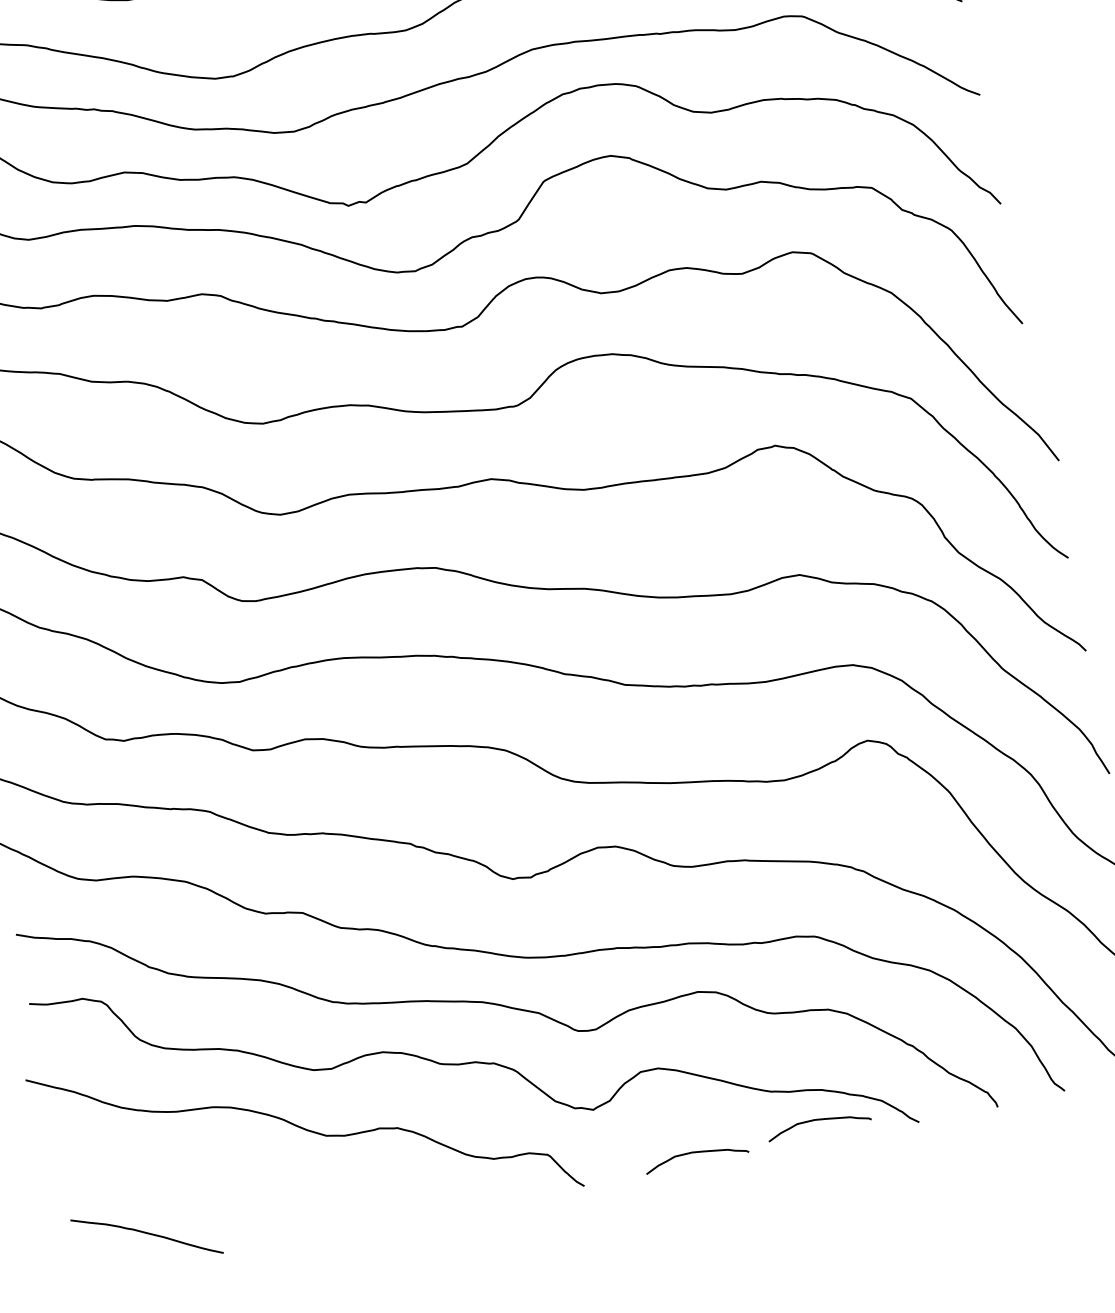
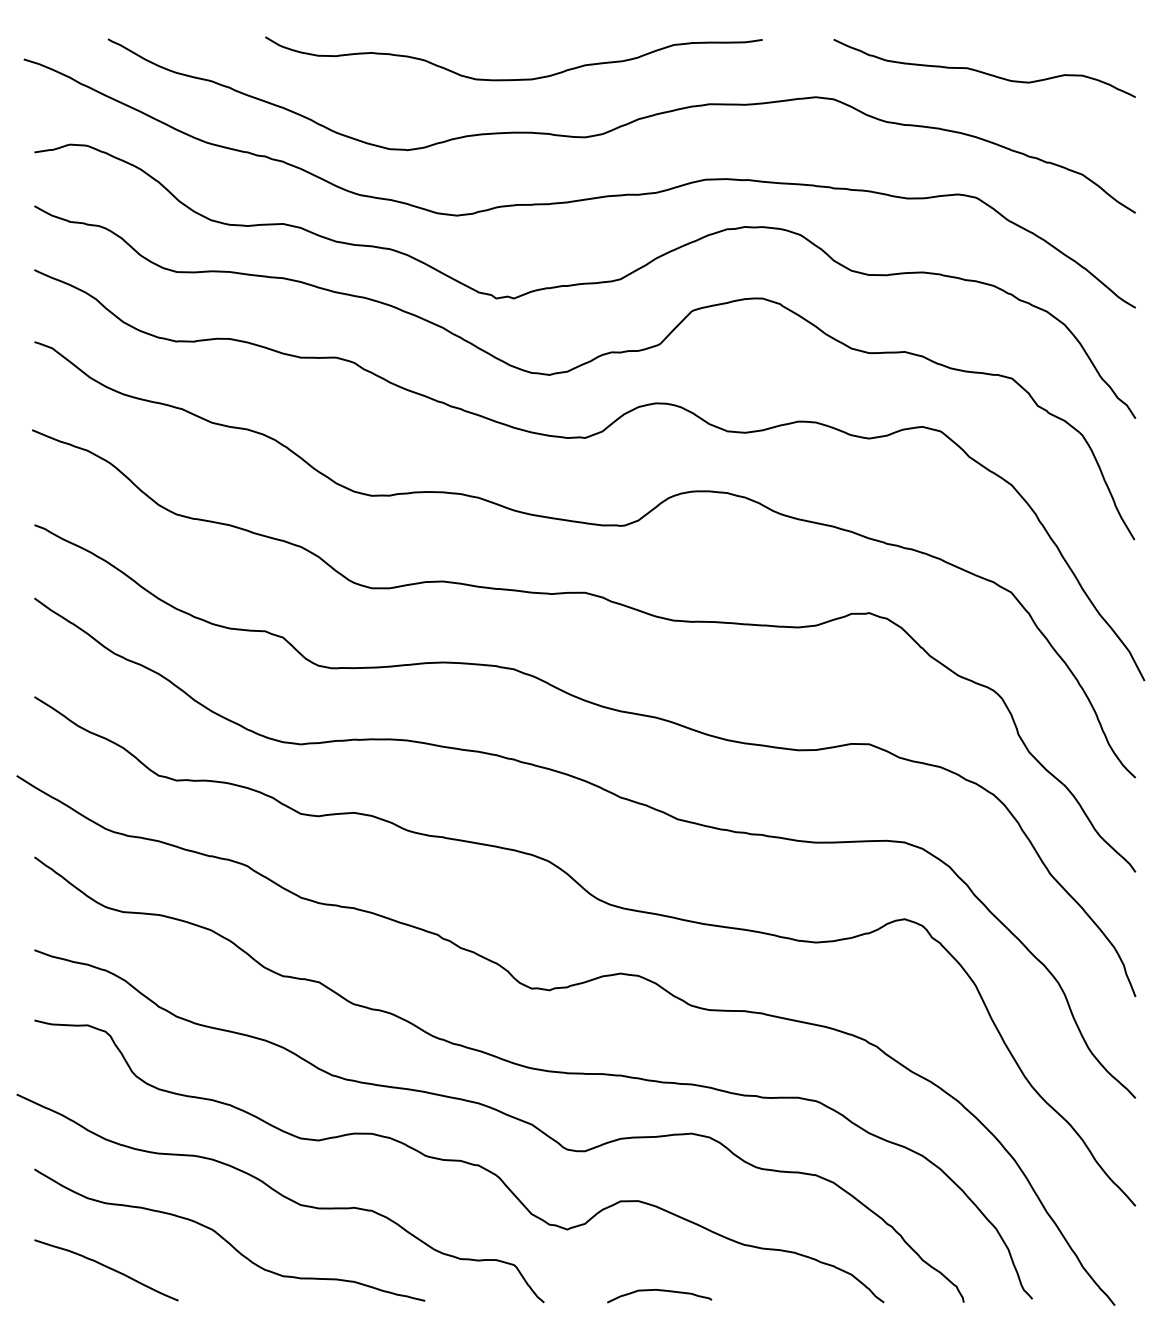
curve: (819, 1120) -> (786, 1282), removed
curve: (259, 1183) -> (226, 1239), added

